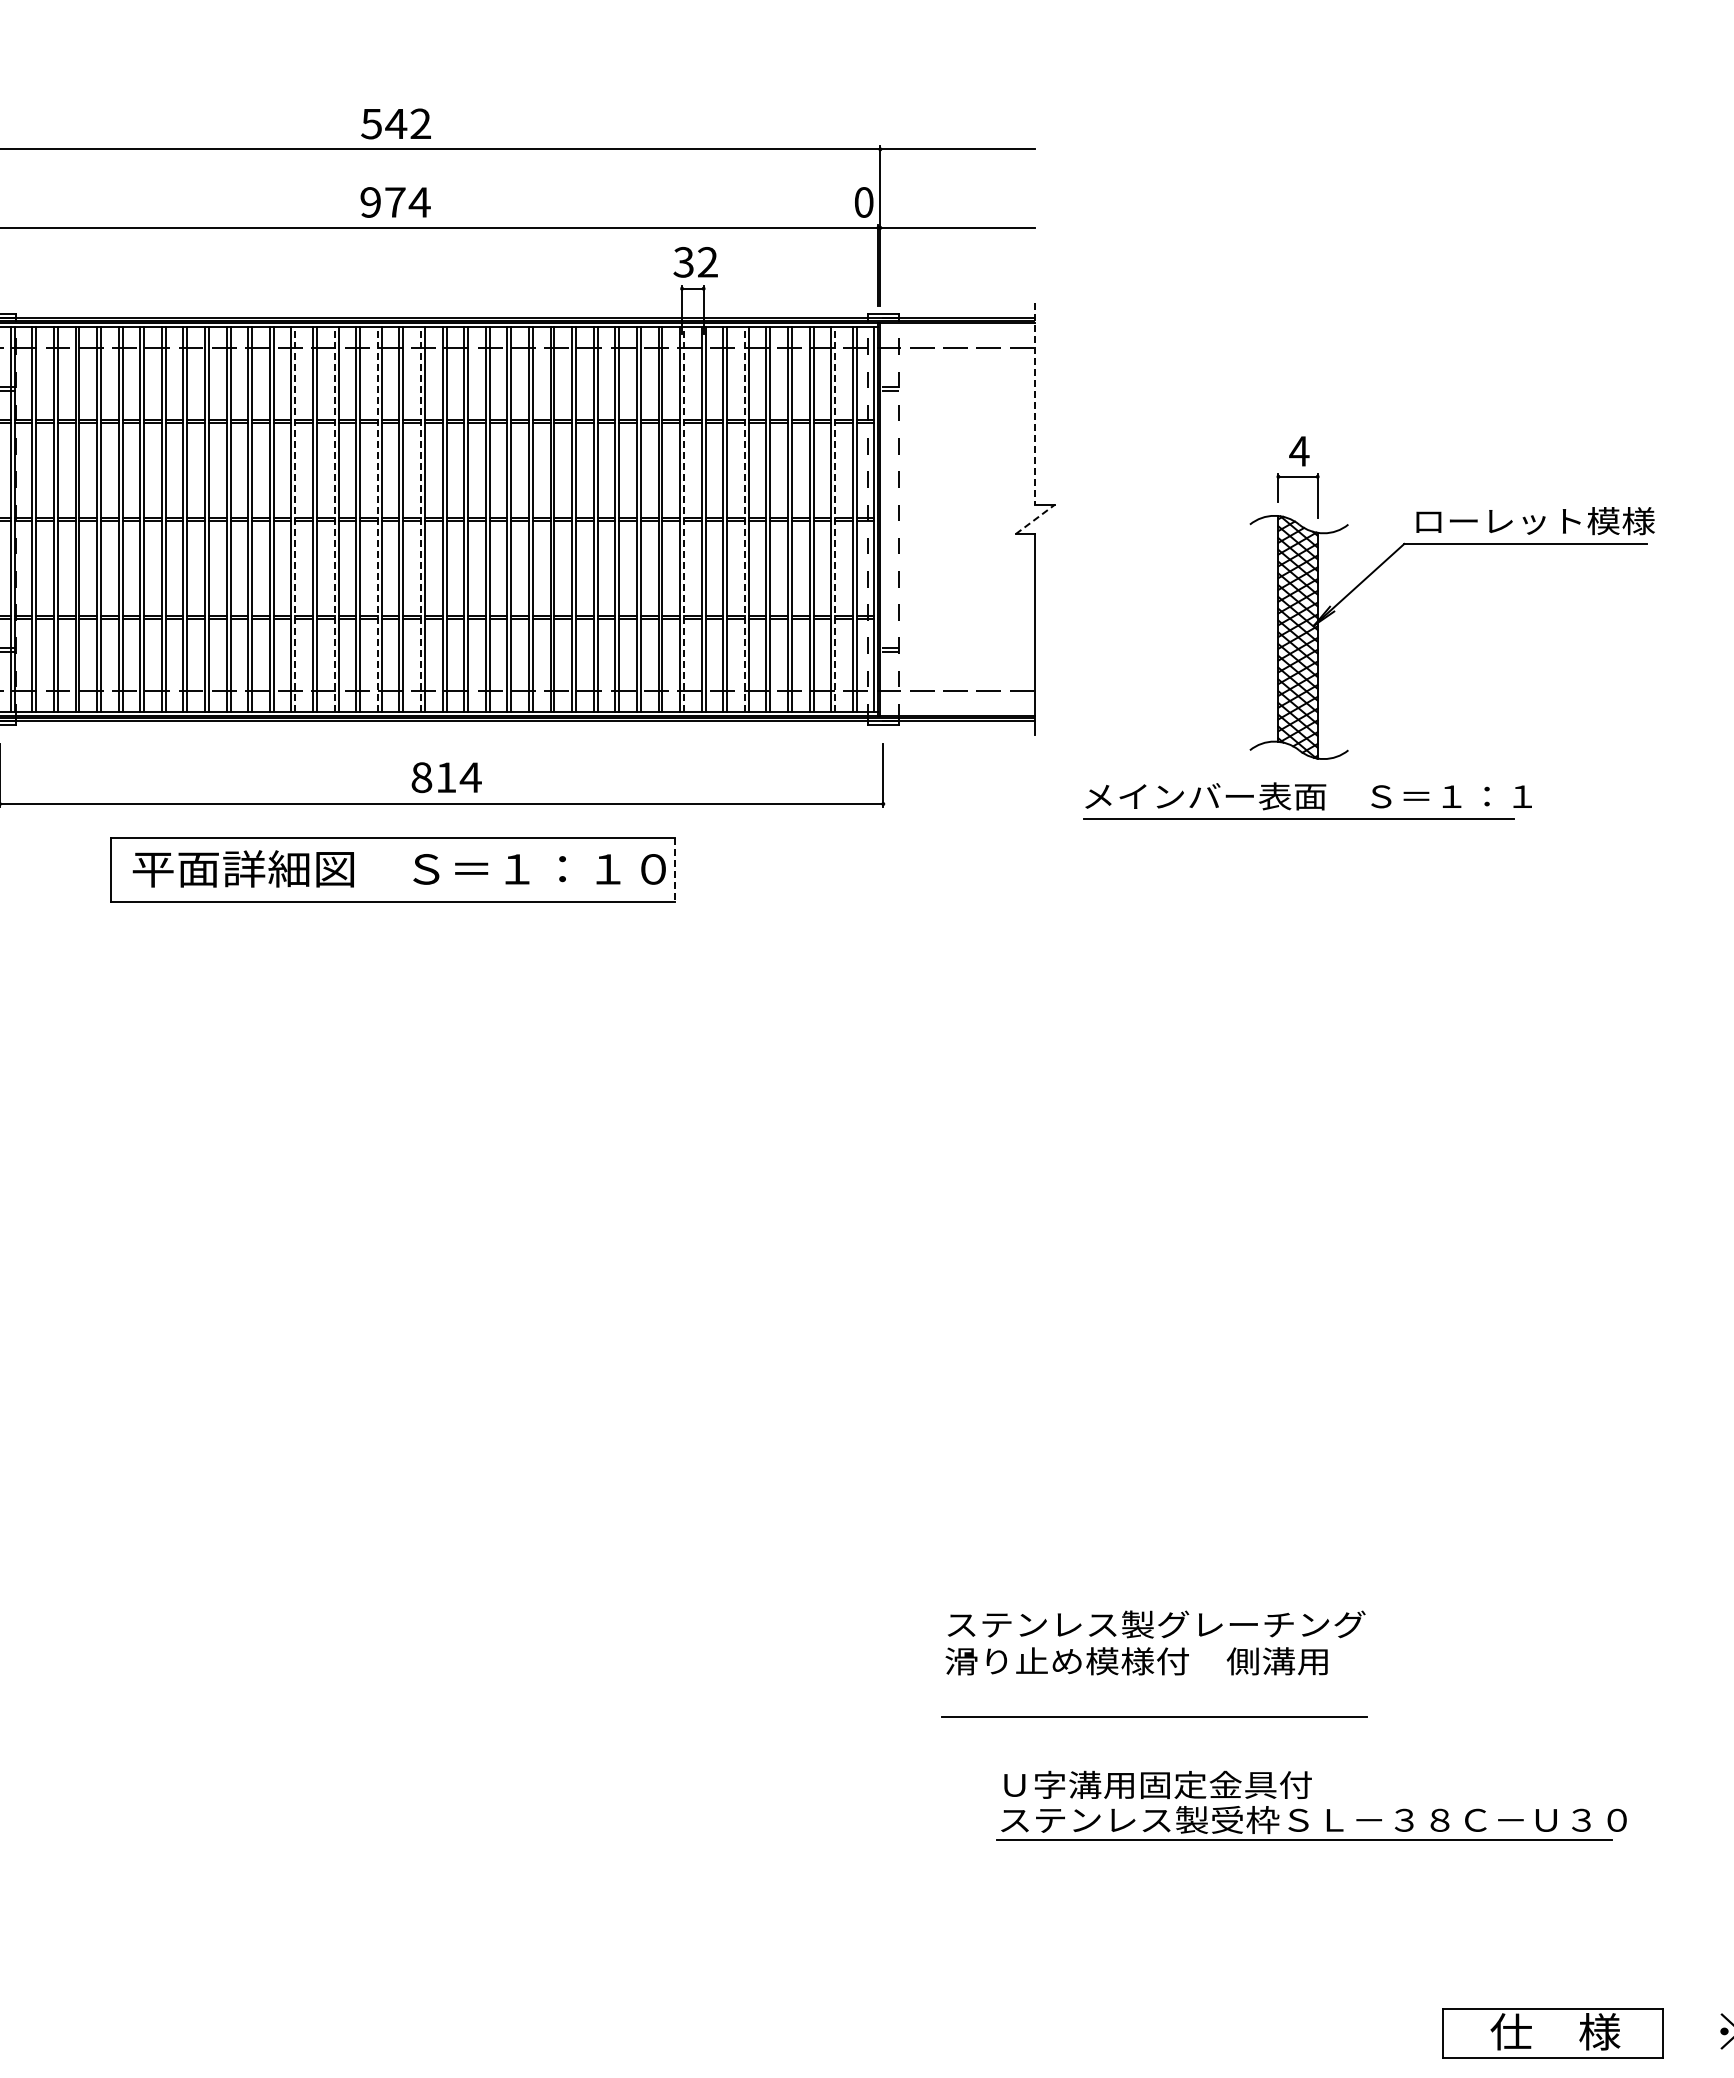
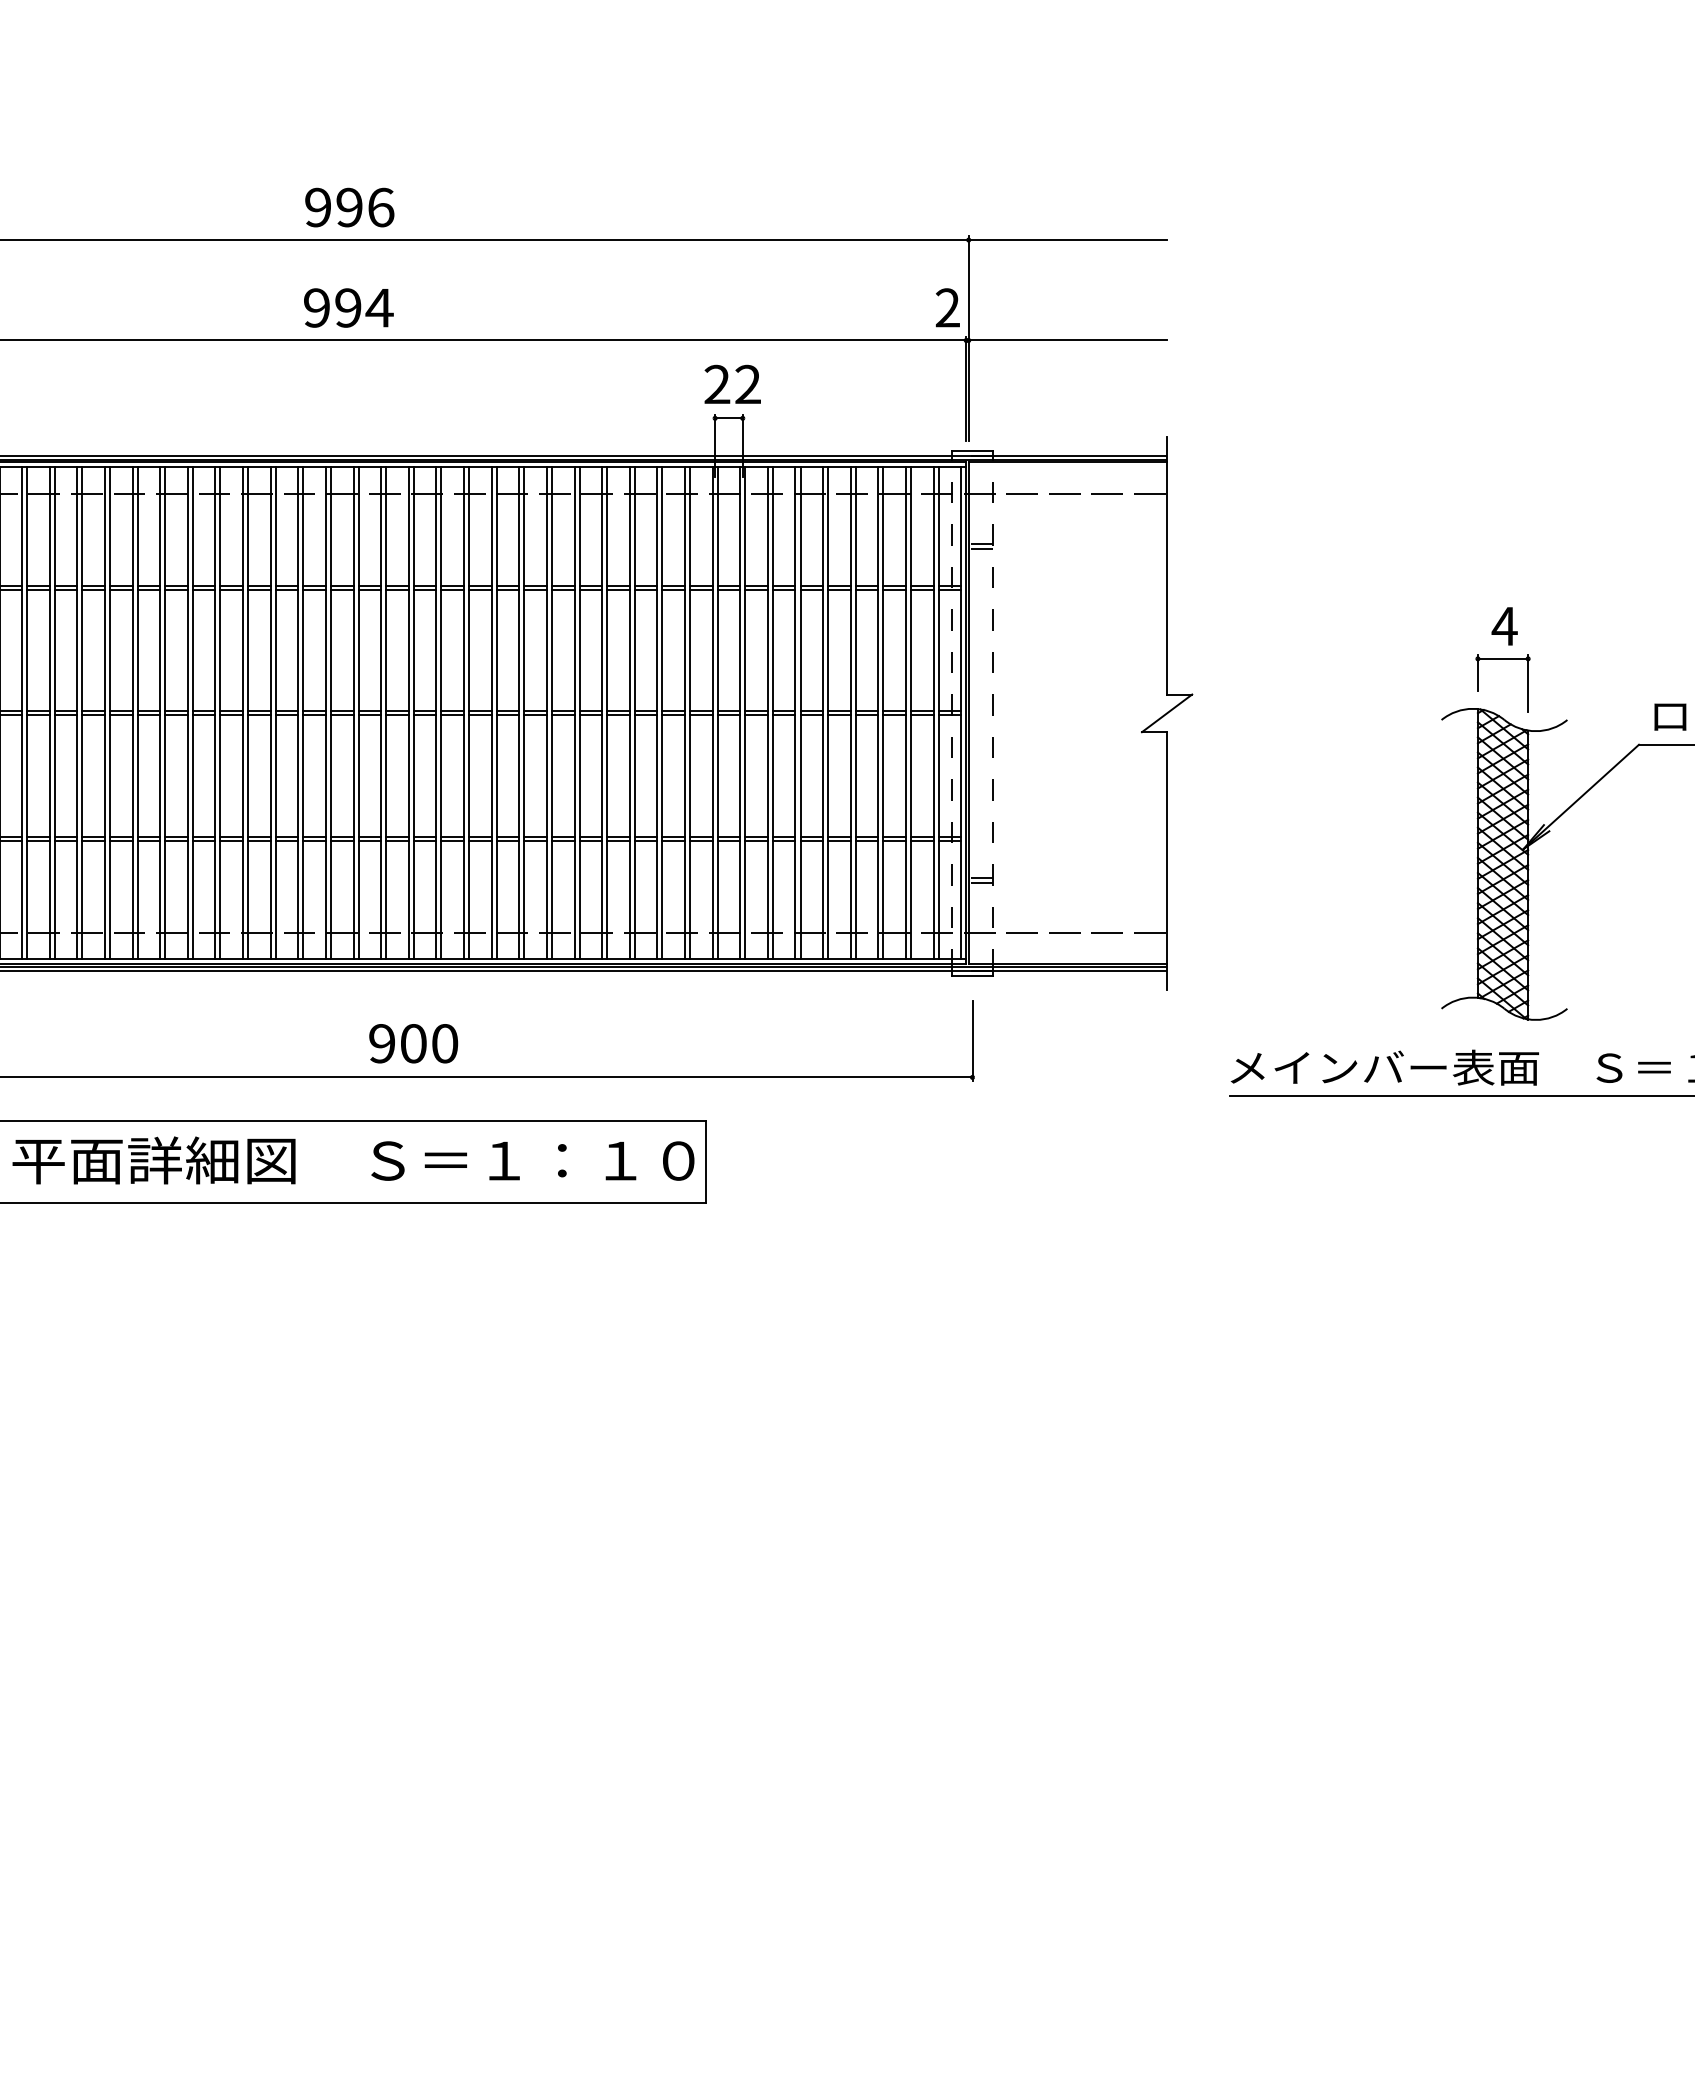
text: (396, 123) -> (349, 206), 542 -> 996
text: (395, 202) -> (348, 308), 974 -> 994
text: (863, 202) -> (947, 308), 0 -> 2
text: (683, 262) -> (716, 384), 32 -> 22
line: (1035, 404) -> (1167, 566), dashed -> solid
line: (295, 518) -> (220, 712), dashed -> solid
line: (334, 518) -> (270, 712), dashed -> solid
line: (377, 518) -> (325, 712), dashed -> solid
line: (420, 518) -> (380, 712), dashed -> solid
line: (684, 518) -> (718, 712), dashed -> solid
line: (744, 518) -> (794, 712), dashed -> solid
line: (835, 518) -> (911, 712), dashed -> solid
line: (1035, 519) -> (1167, 713), dashed -> solid
text: (446, 777) -> (413, 1043), 814 -> 900
line: (675, 870) -> (706, 1162), dashed -> solid

